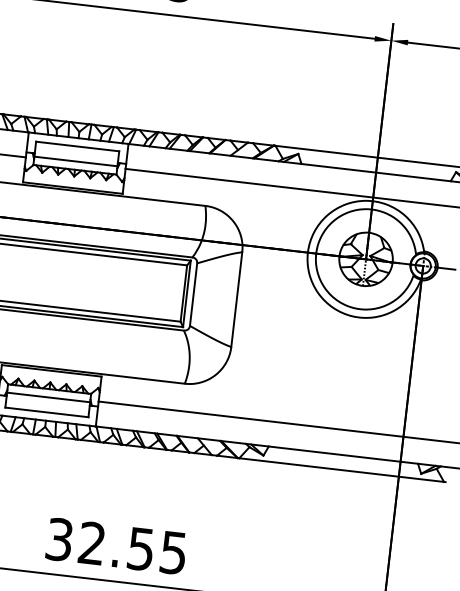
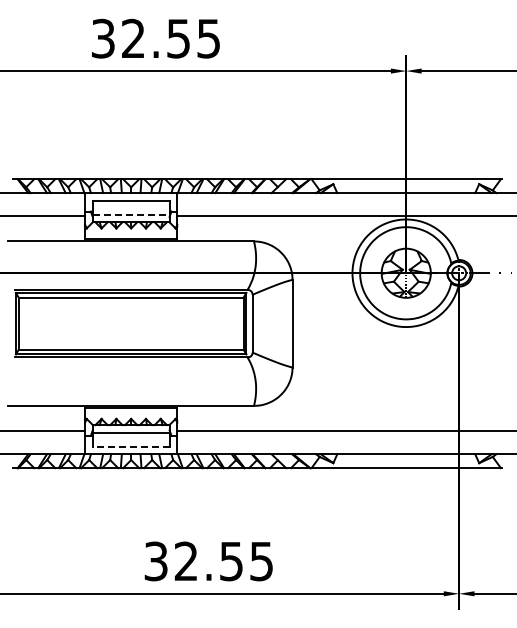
line: (76, 161) -> (131, 214), solid -> dashed
line: (46, 412) -> (130, 446), solid -> dashed

